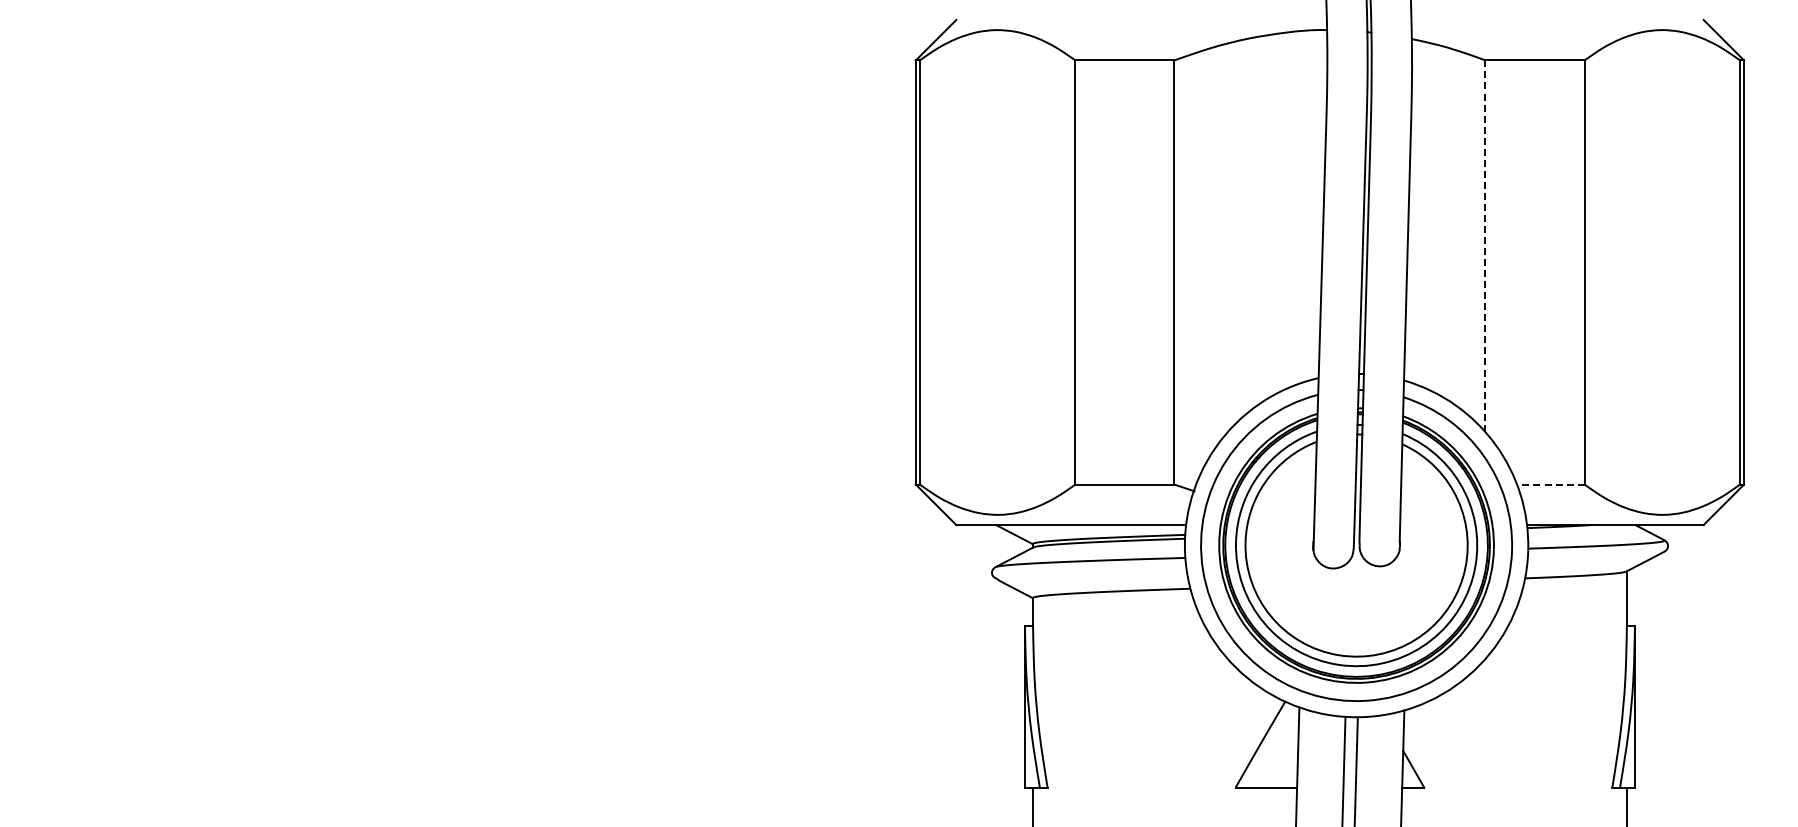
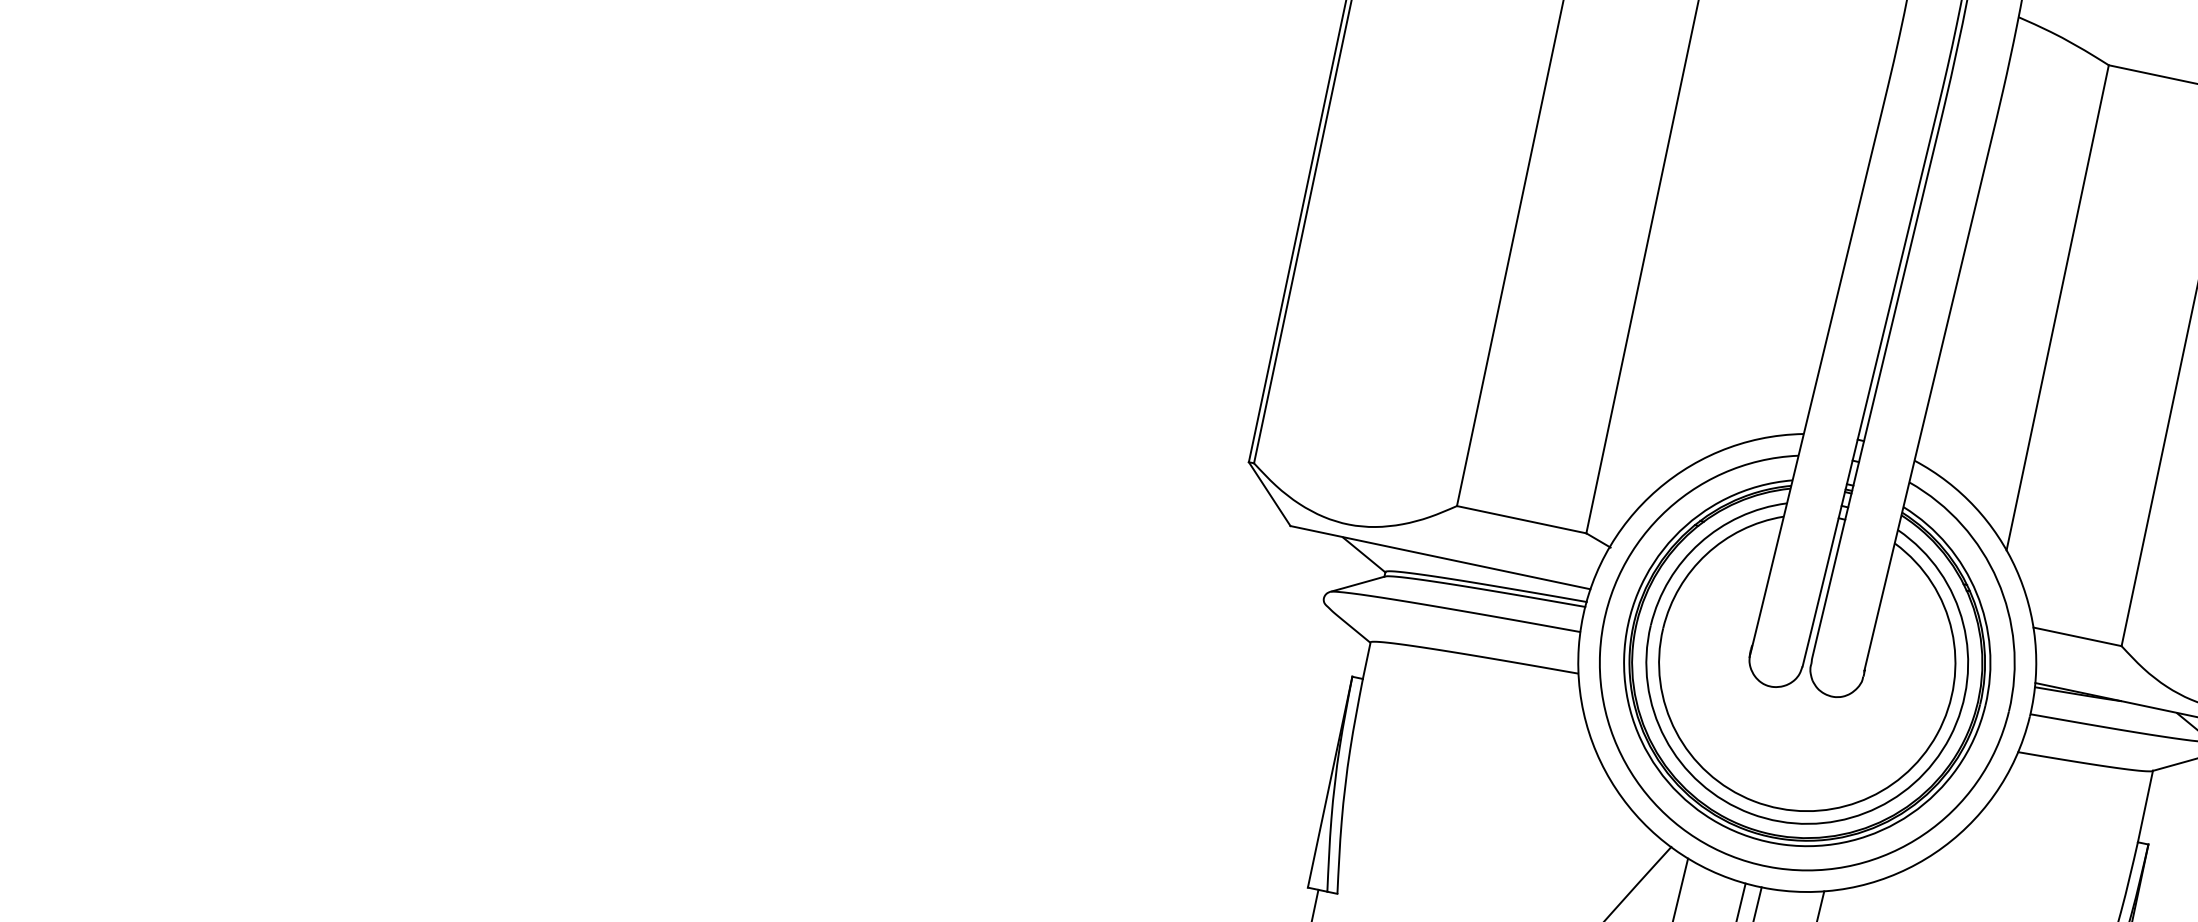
line: (1485, 246) -> (2057, 308), dashed -> solid
line: (1550, 484) -> (2077, 636), dashed -> solid

